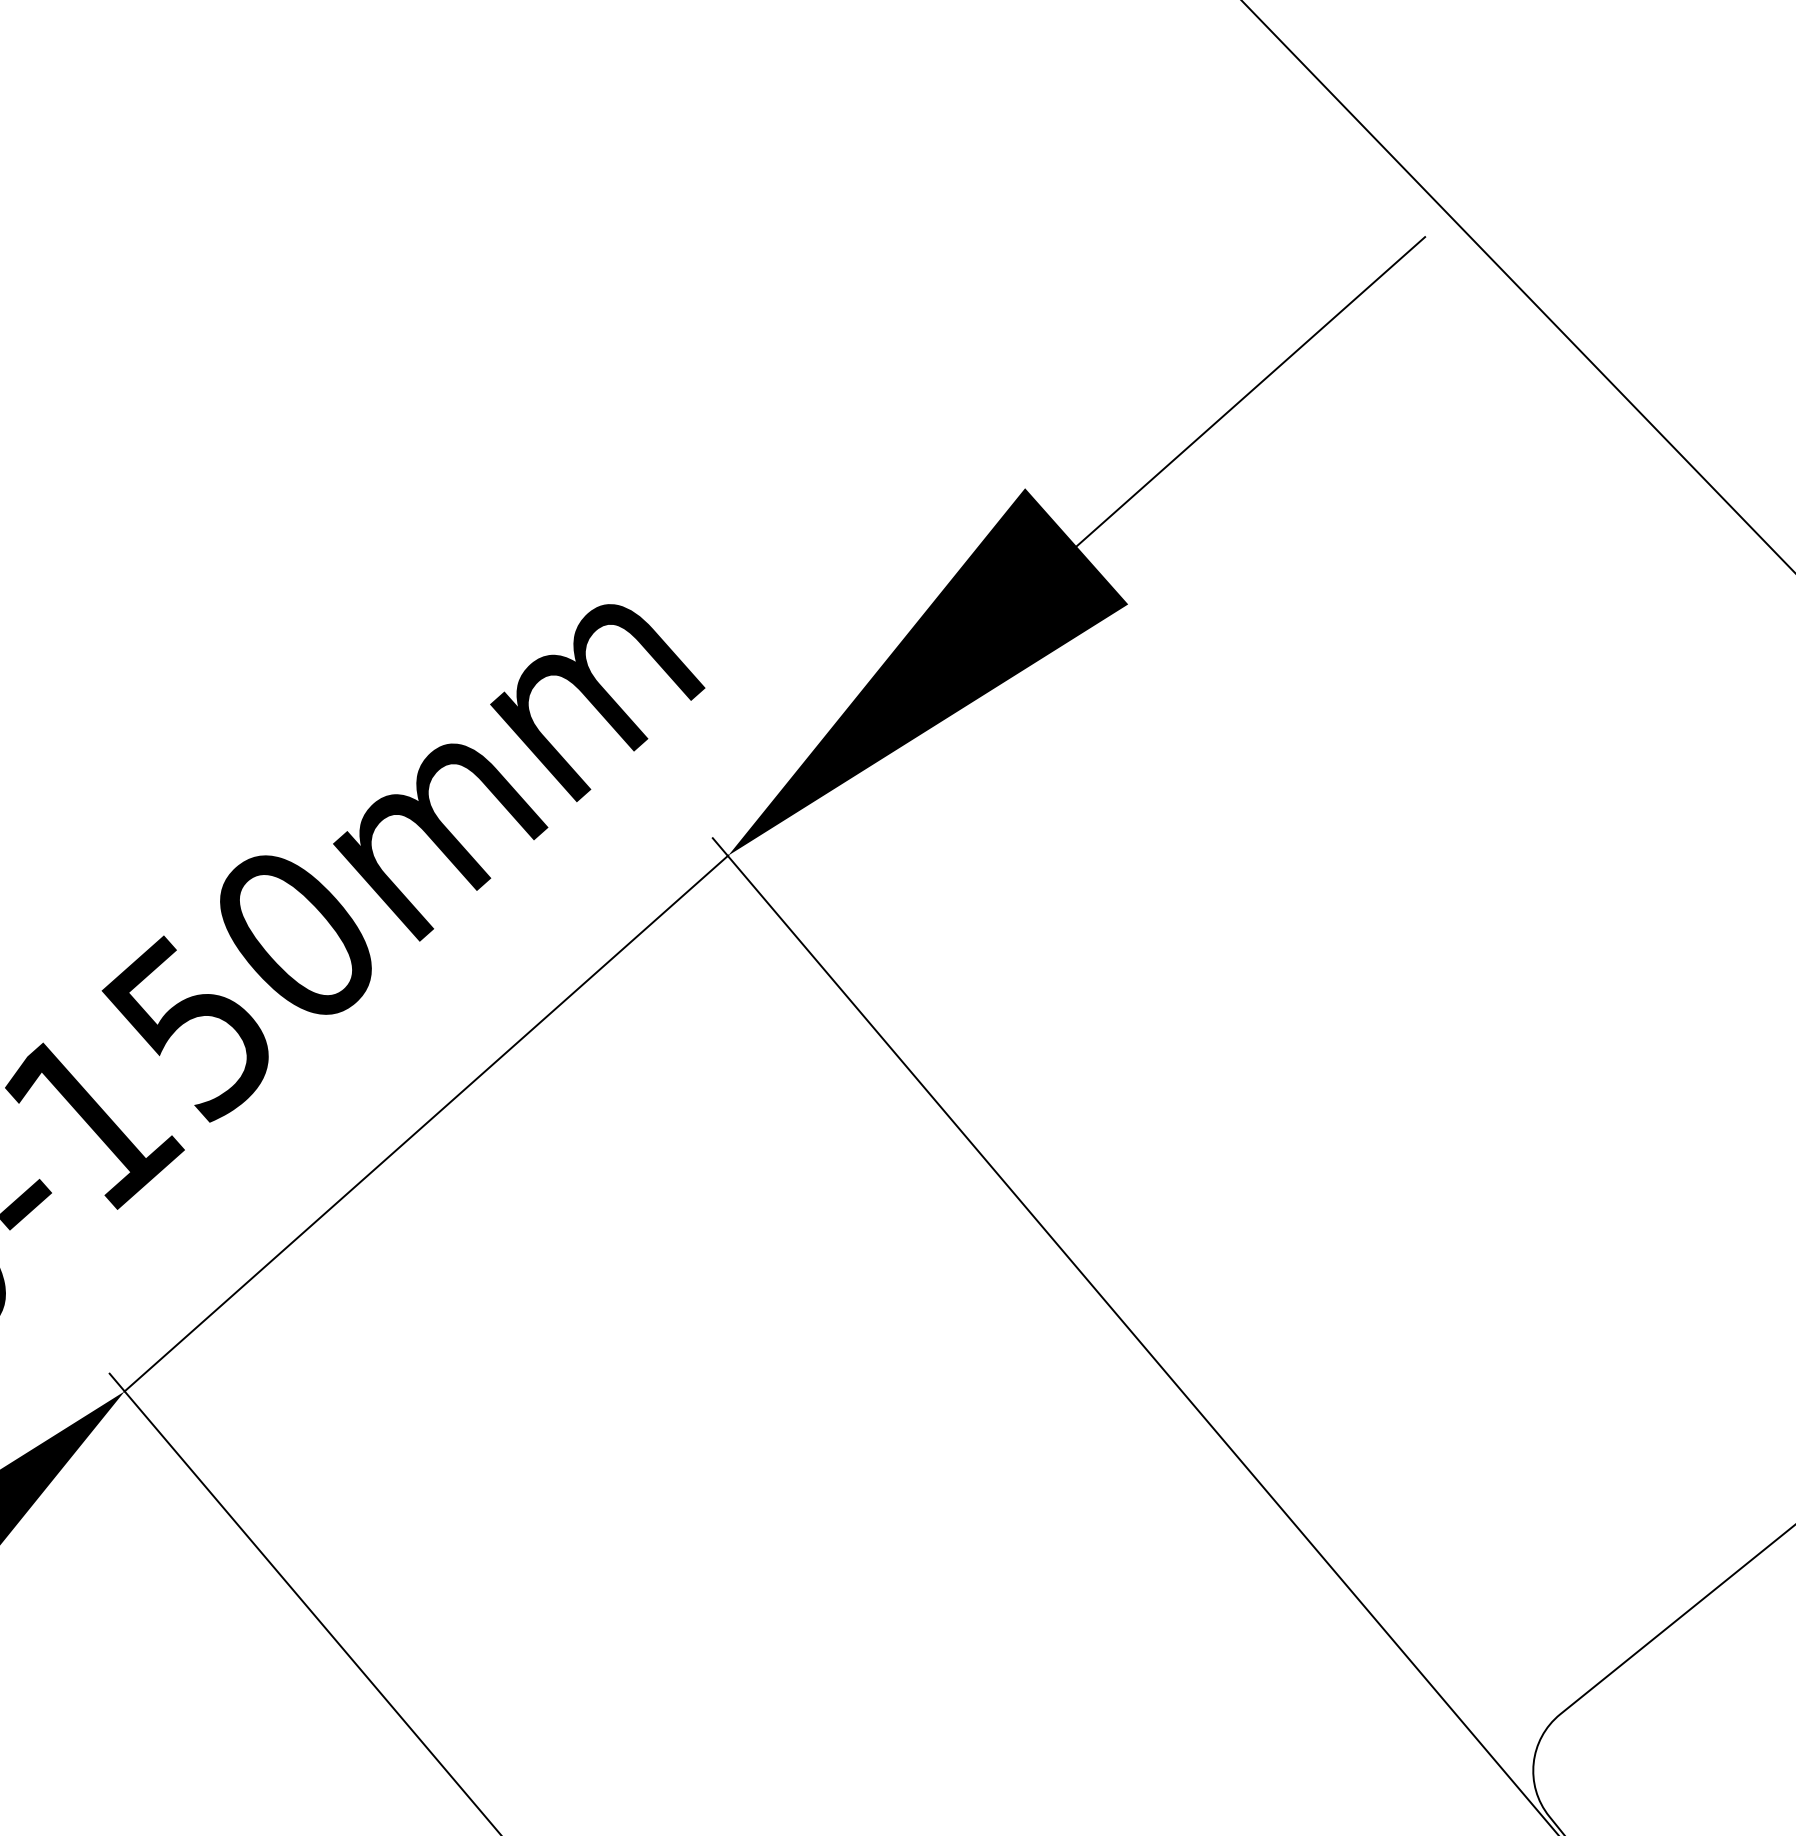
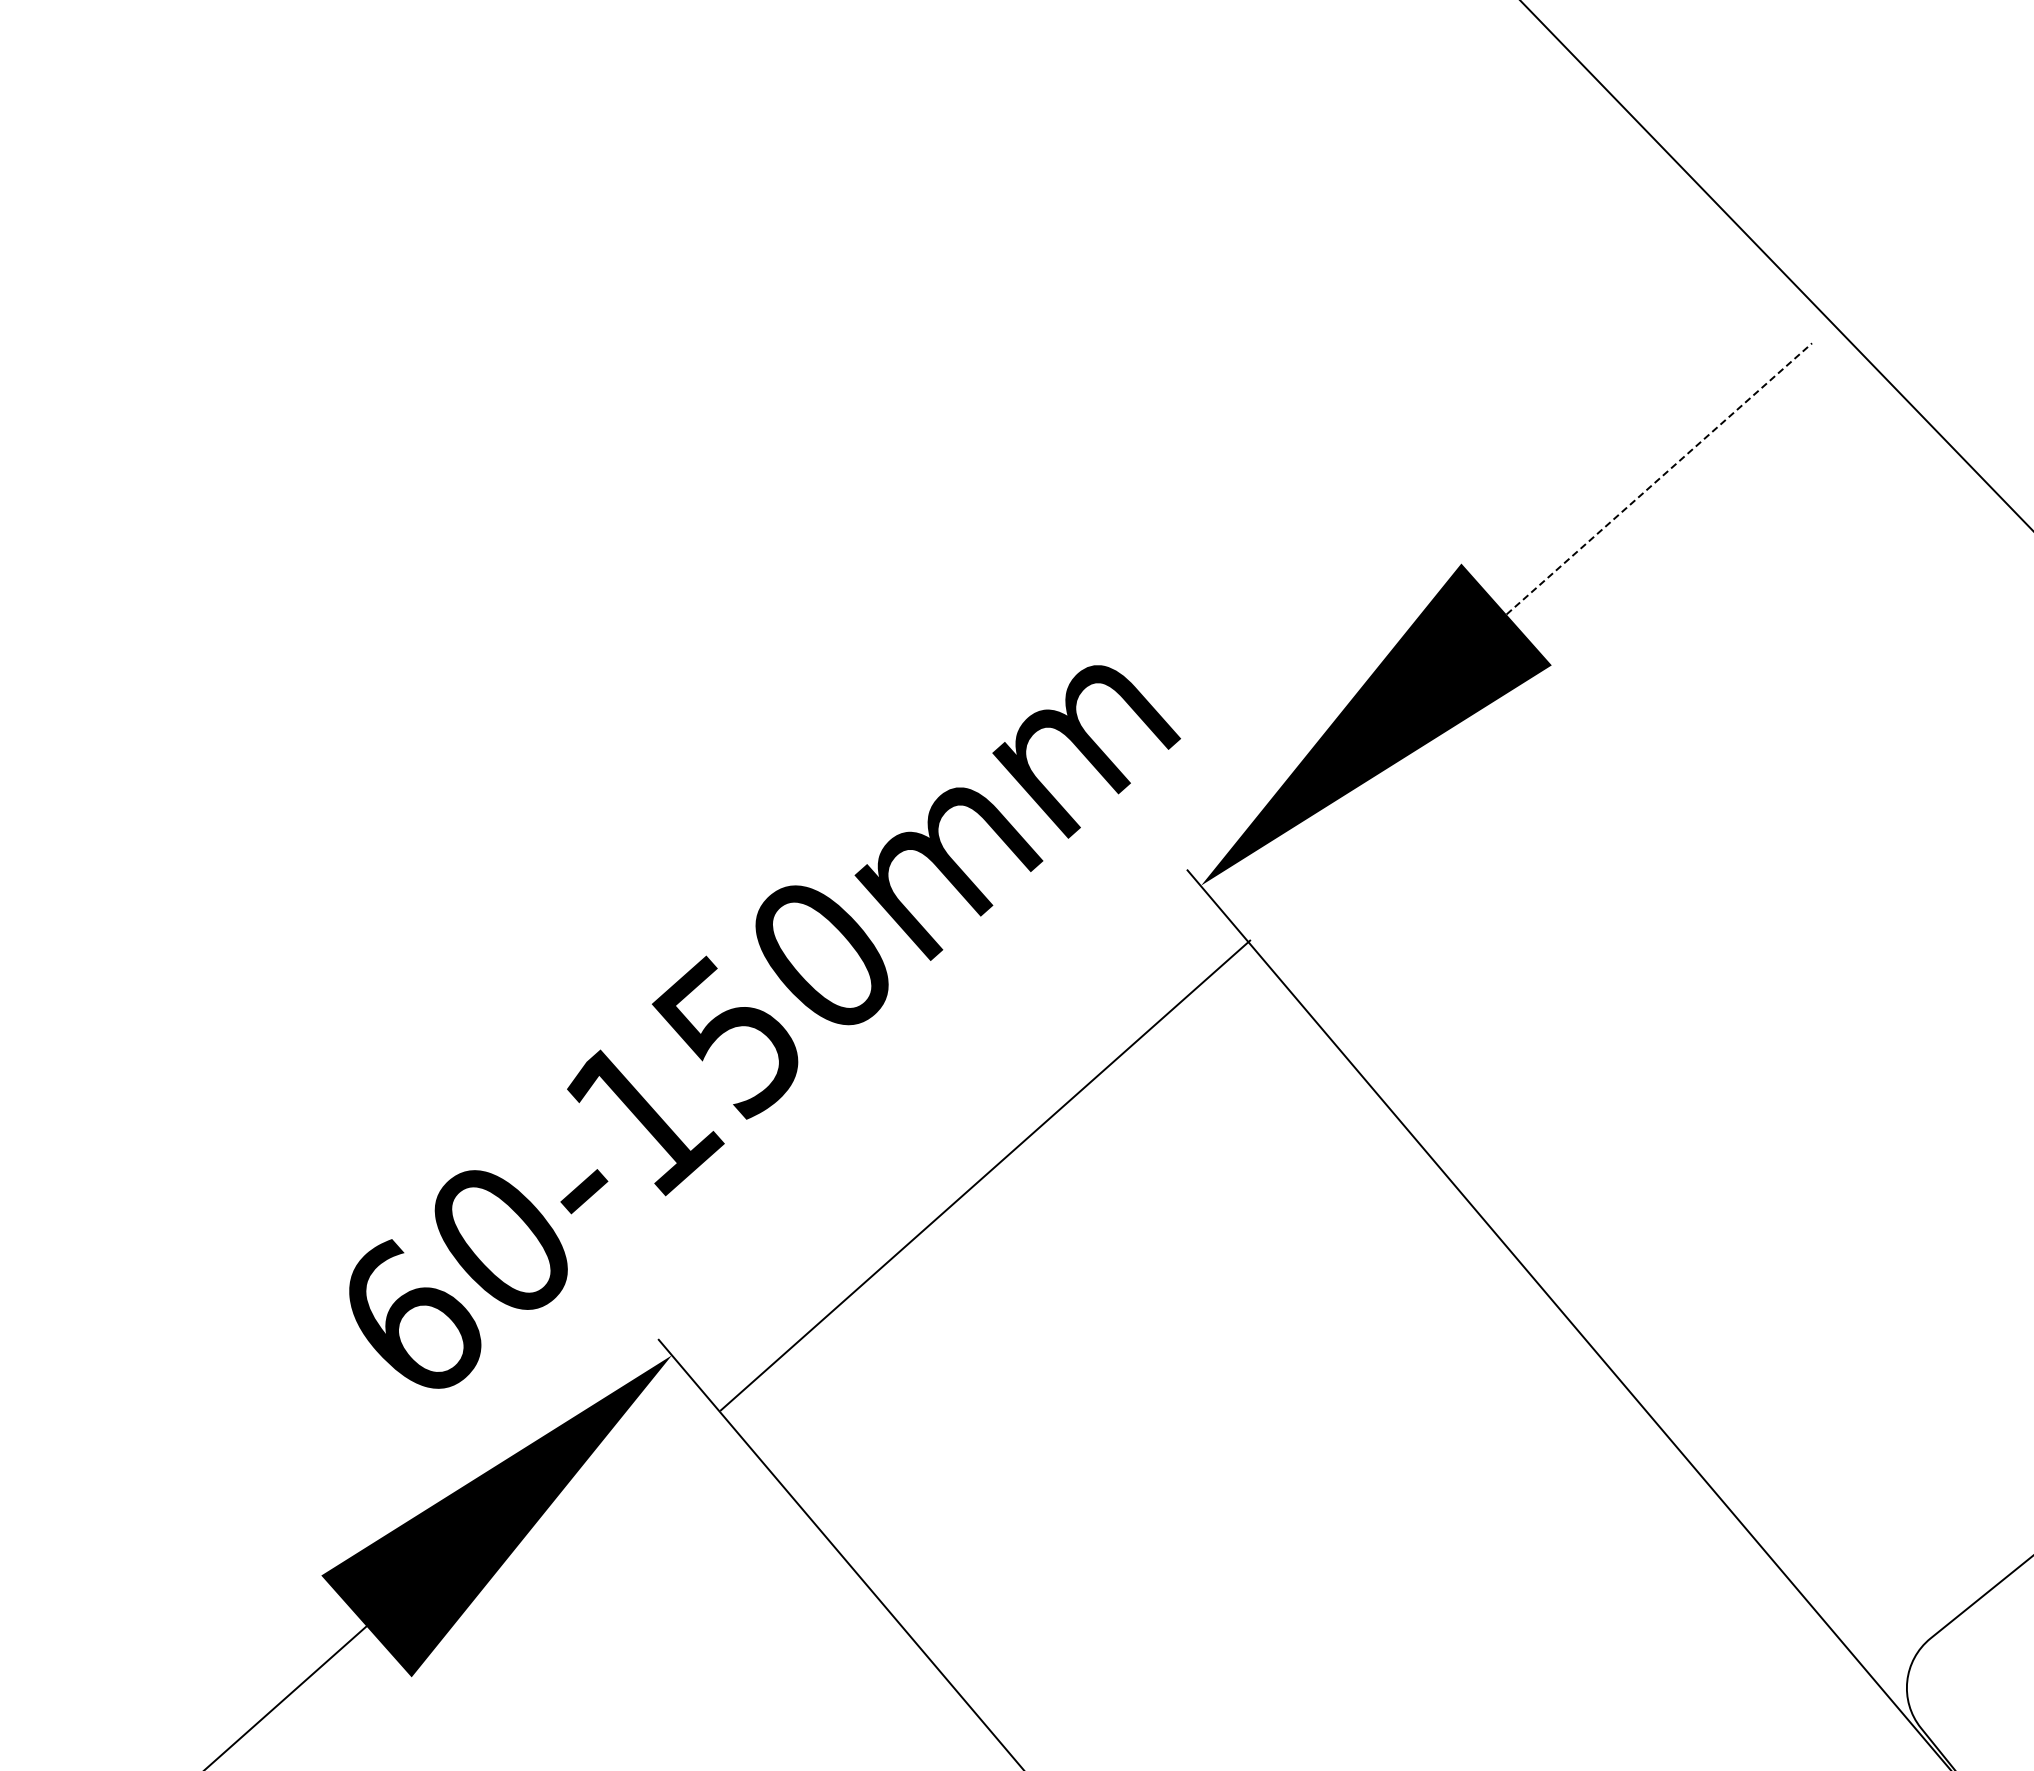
line: (1251, 391) -> (1659, 478), solid -> dashed
line: (426, 1123) -> (985, 1175), moved

